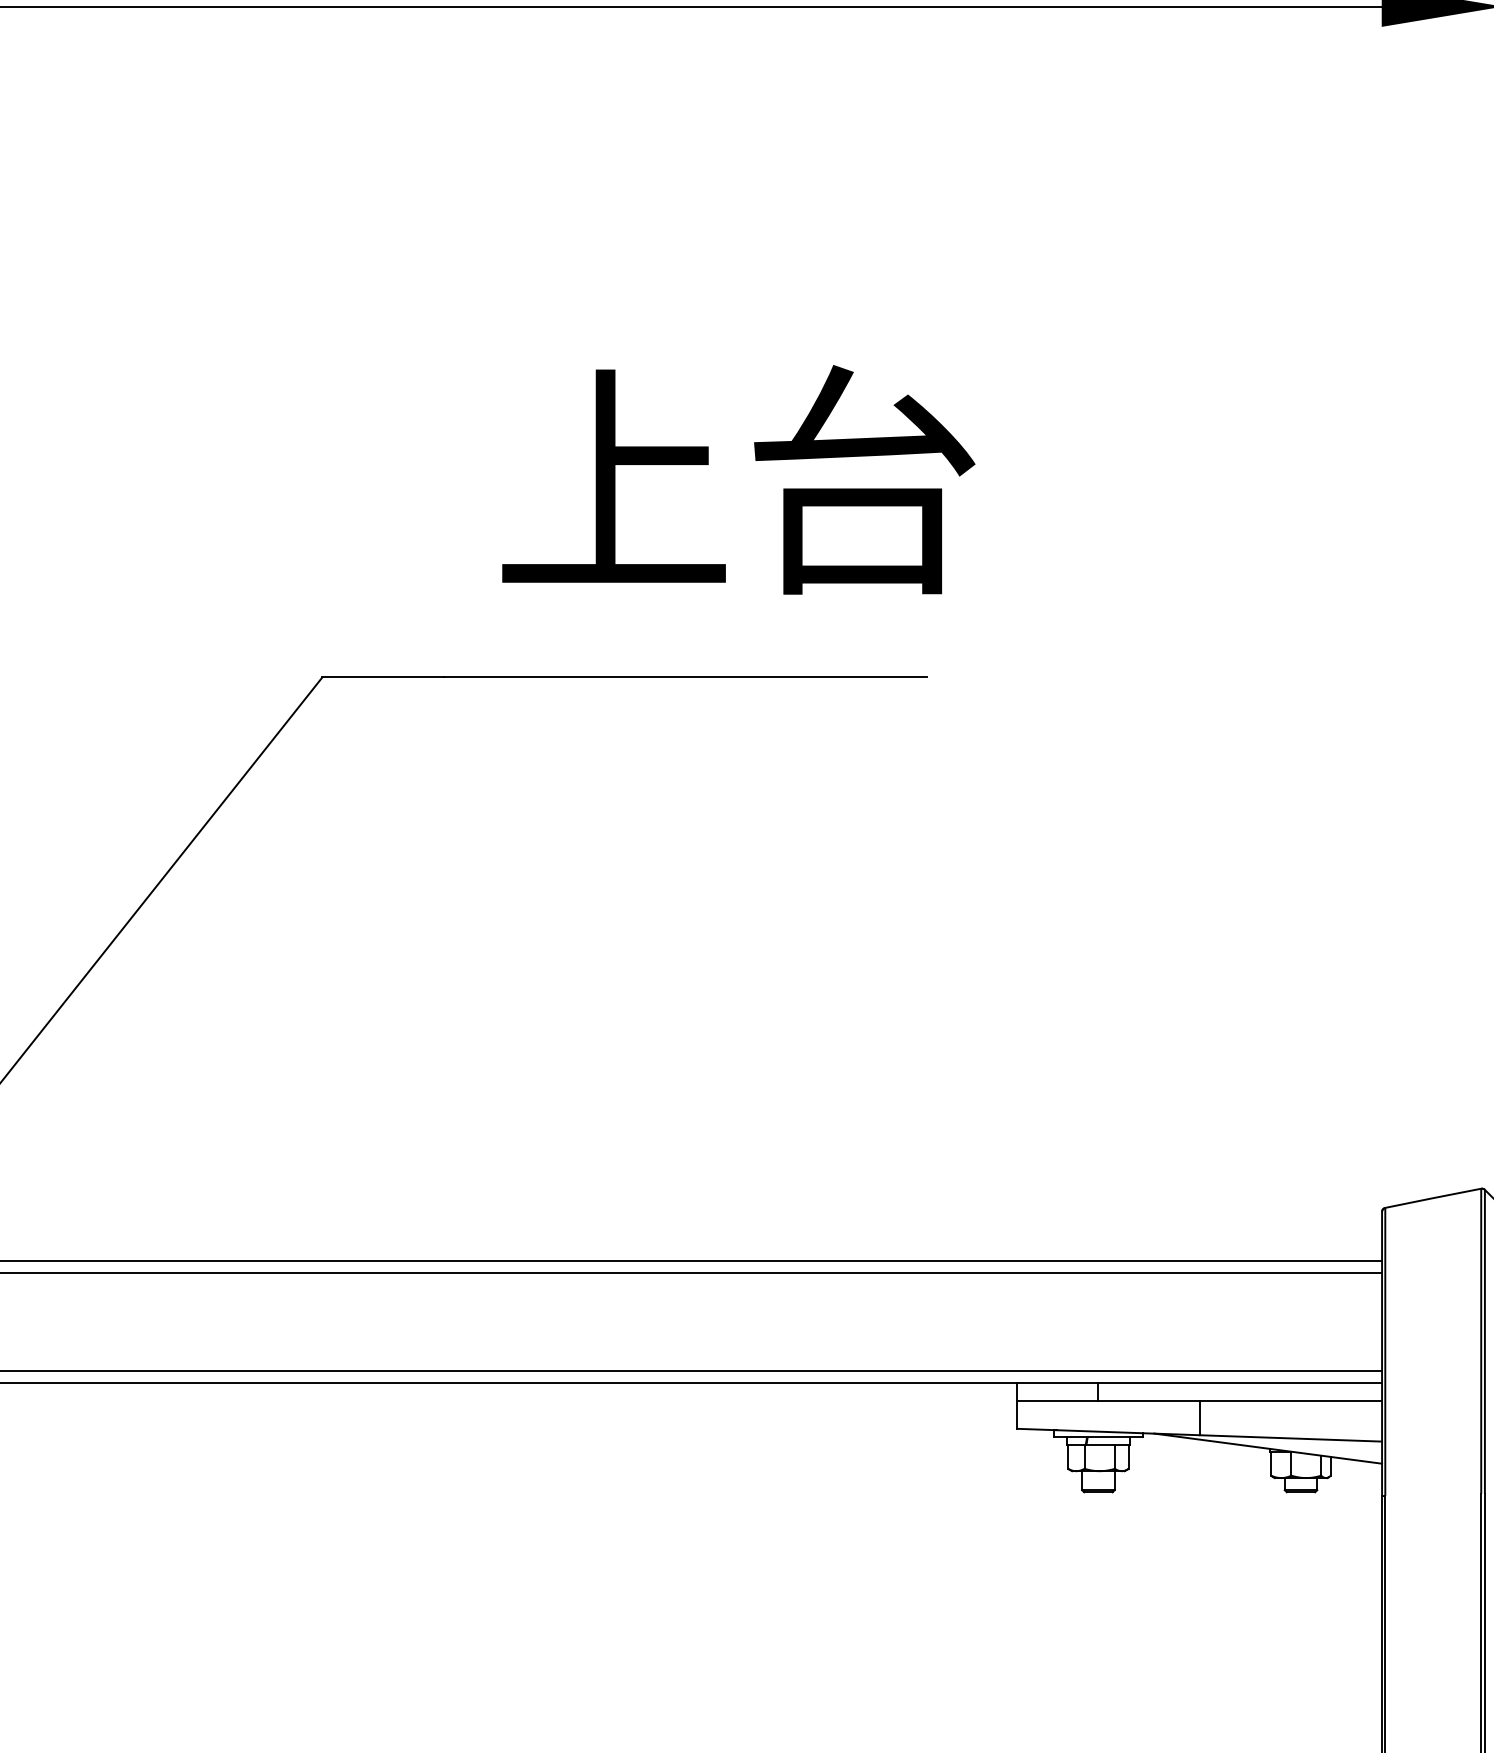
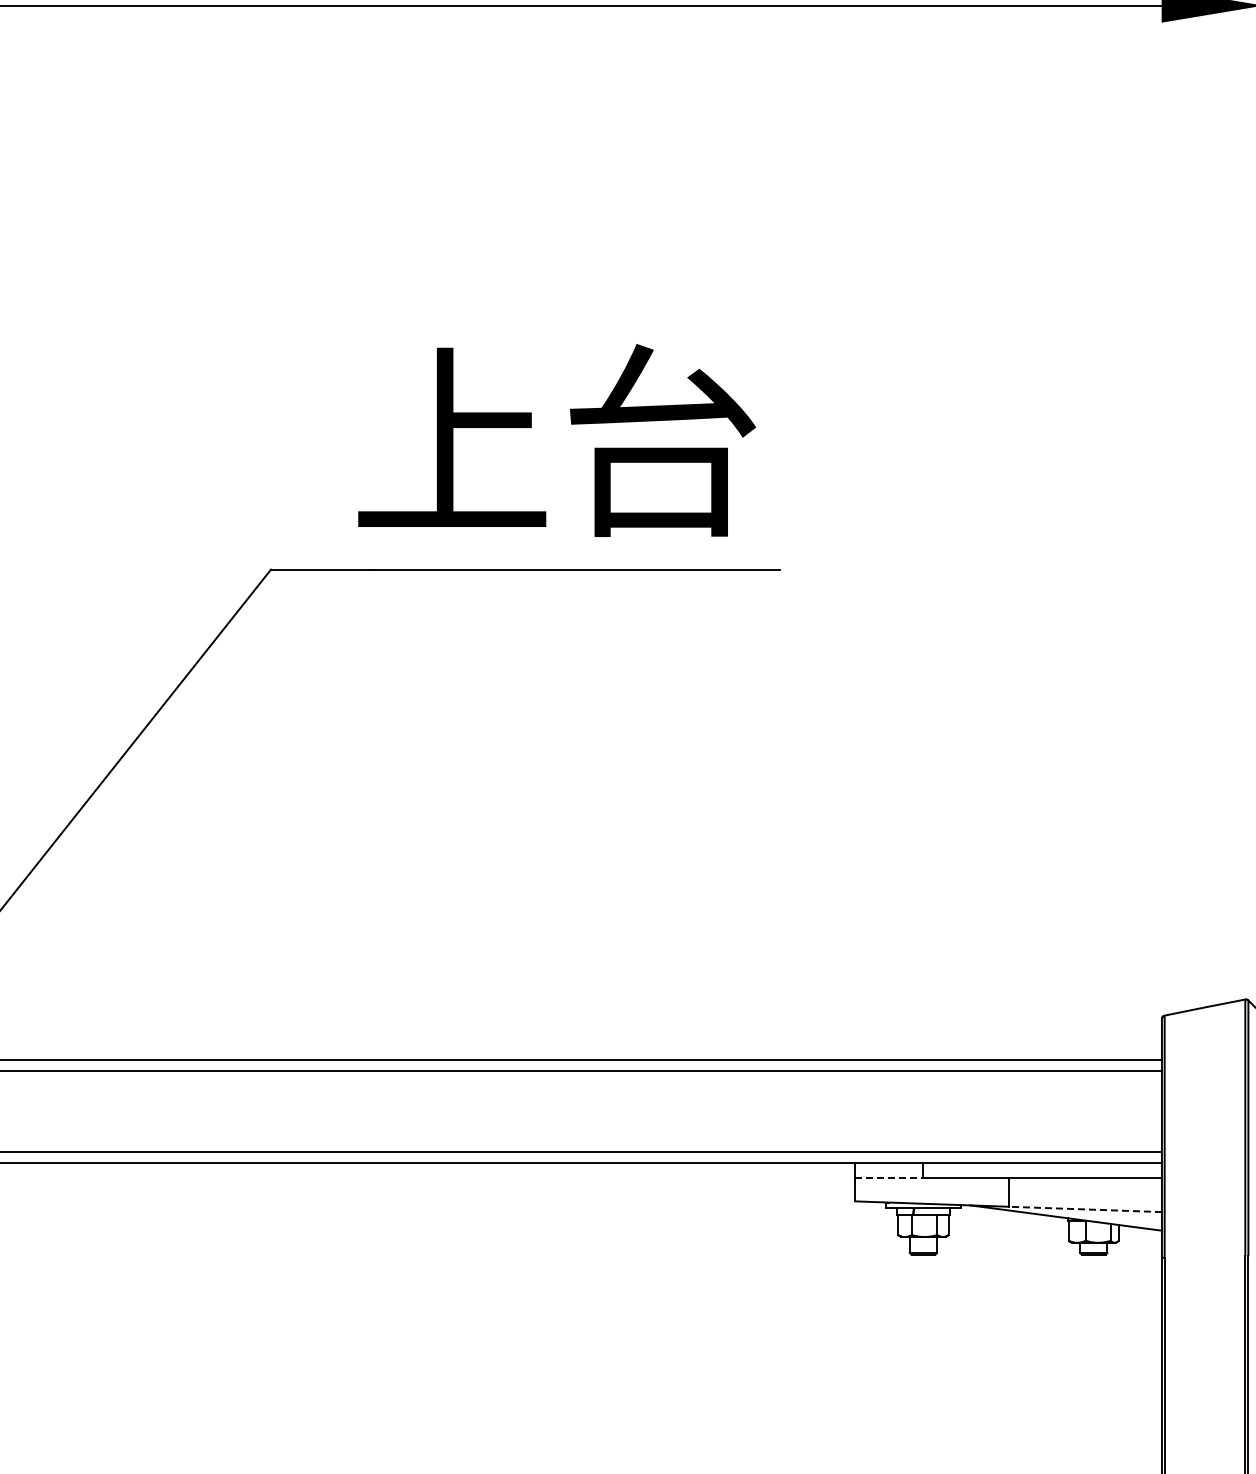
text: (738, 479) -> (556, 440), moved
line: (1058, 1401) -> (889, 1178), solid -> dashed
line: (1291, 1438) -> (1085, 1209), solid -> dashed

